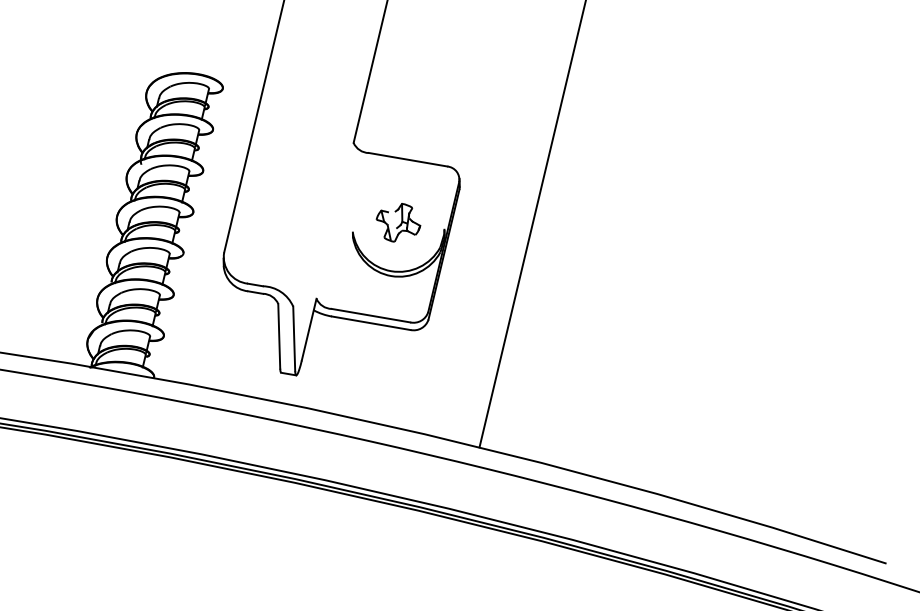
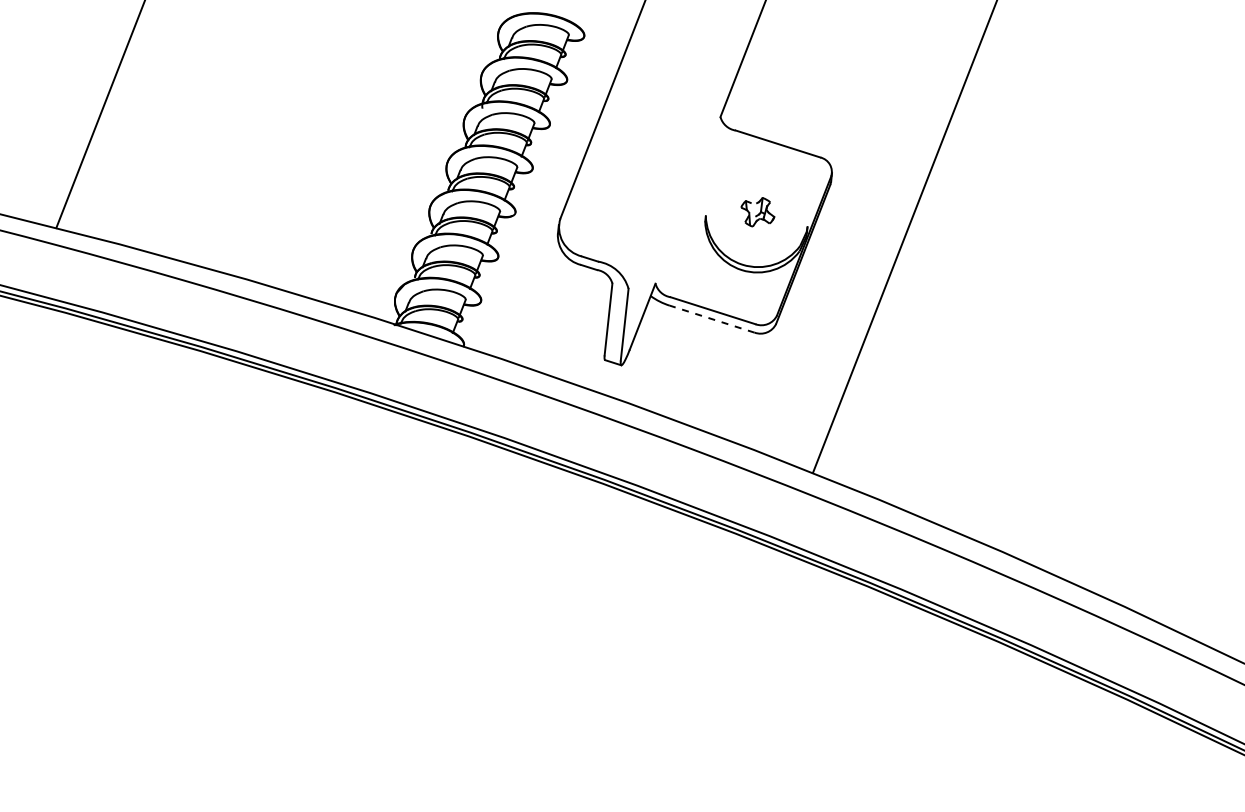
part: (398, 223) -> (757, 212), size x0.7
line: (370, 323) -> (711, 319), solid -> dashed

